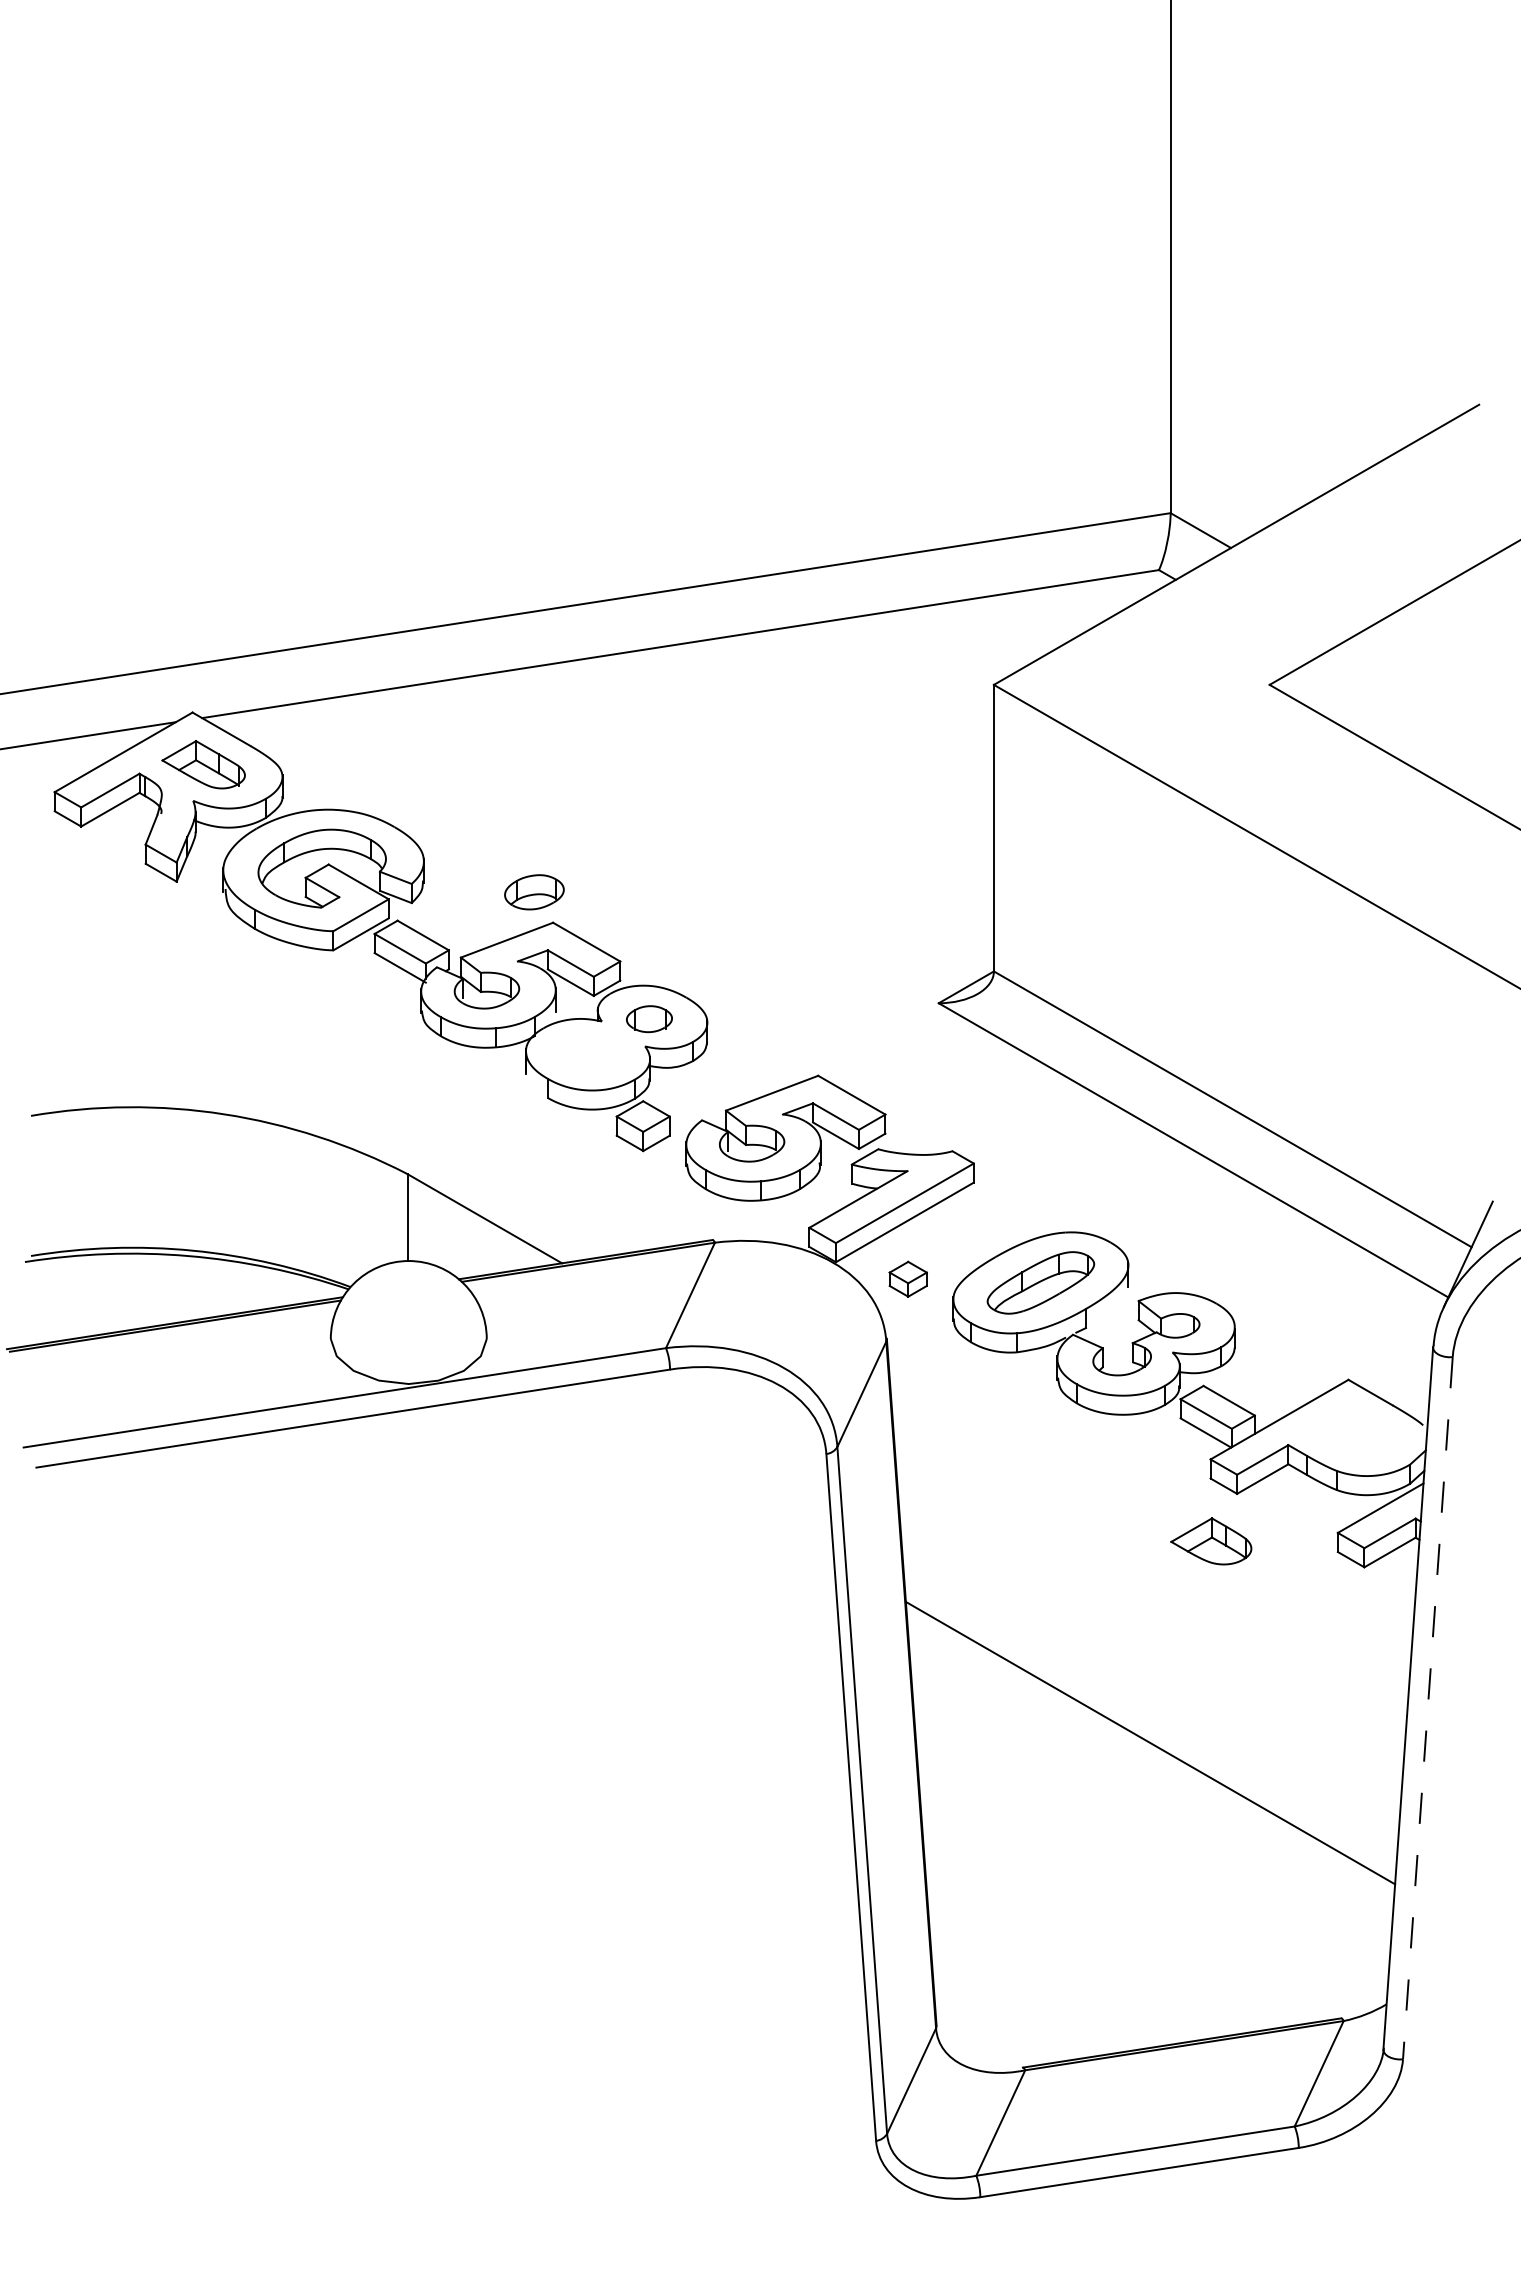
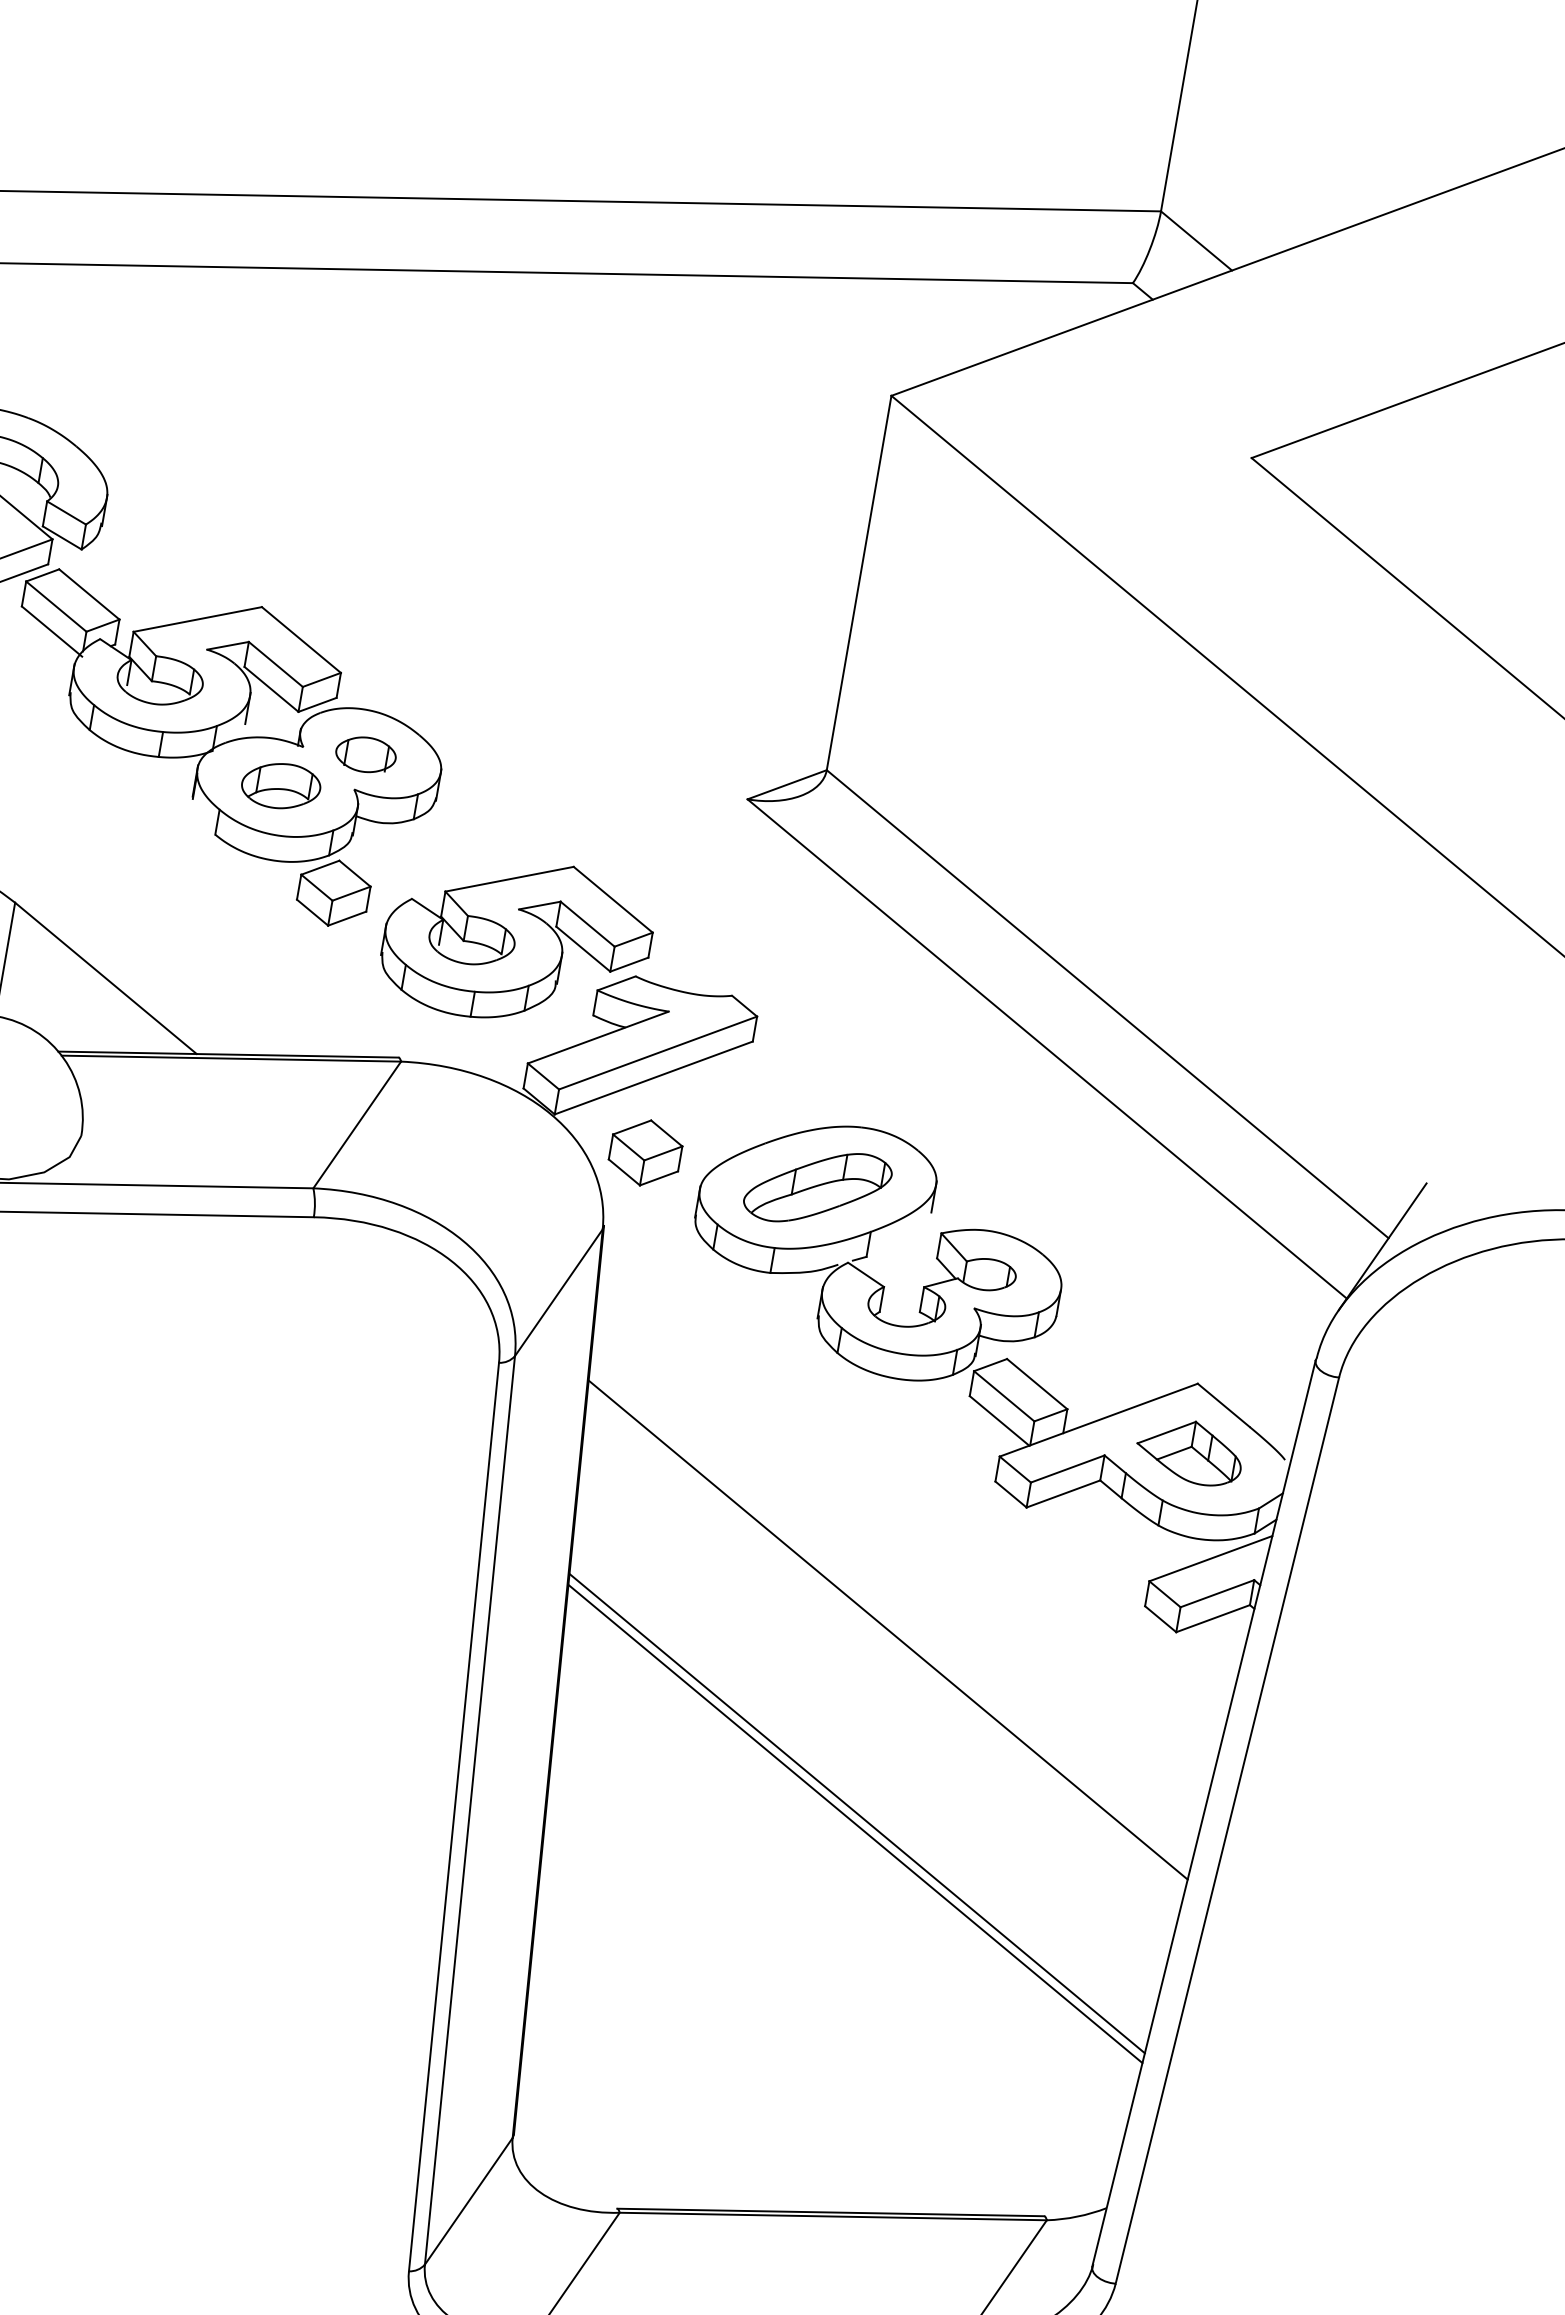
part: (534, 892) -> (281, 786), moved
part: (907, 1279) -> (644, 1153), size x1.43
part: (1211, 1541) -> (1190, 1451), moved
line: (1149, 1602) -> (887, 1629), added
line: (1427, 1708) -> (1226, 1830), dashed -> solid
line: (1150, 1750) -> (855, 1823), added

